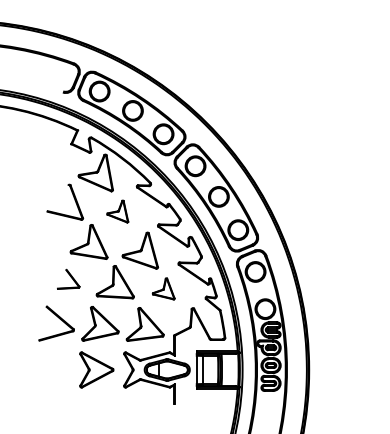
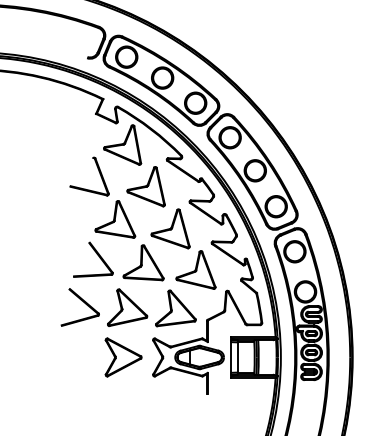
part: (117, 211) -> (145, 186), size x1.67
part: (68, 279) -> (93, 259), size x1.67
part: (163, 288) -> (195, 269), size x1.67

